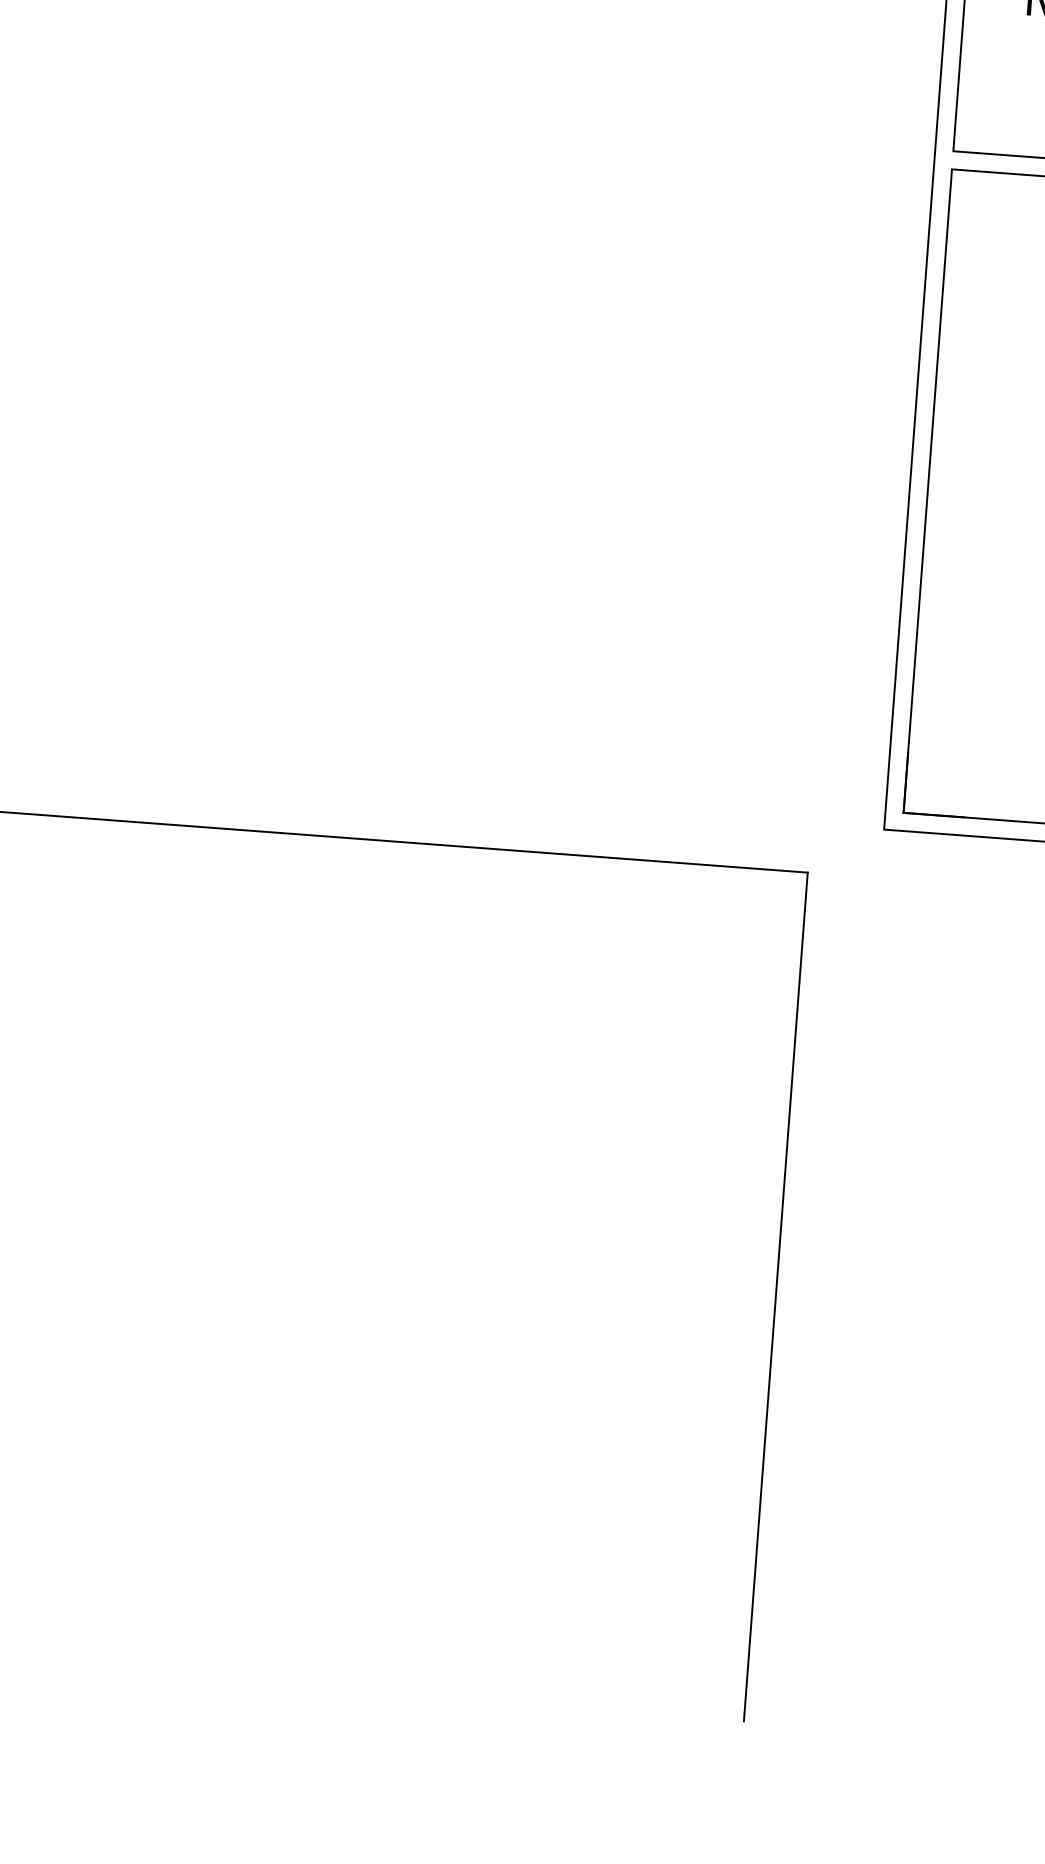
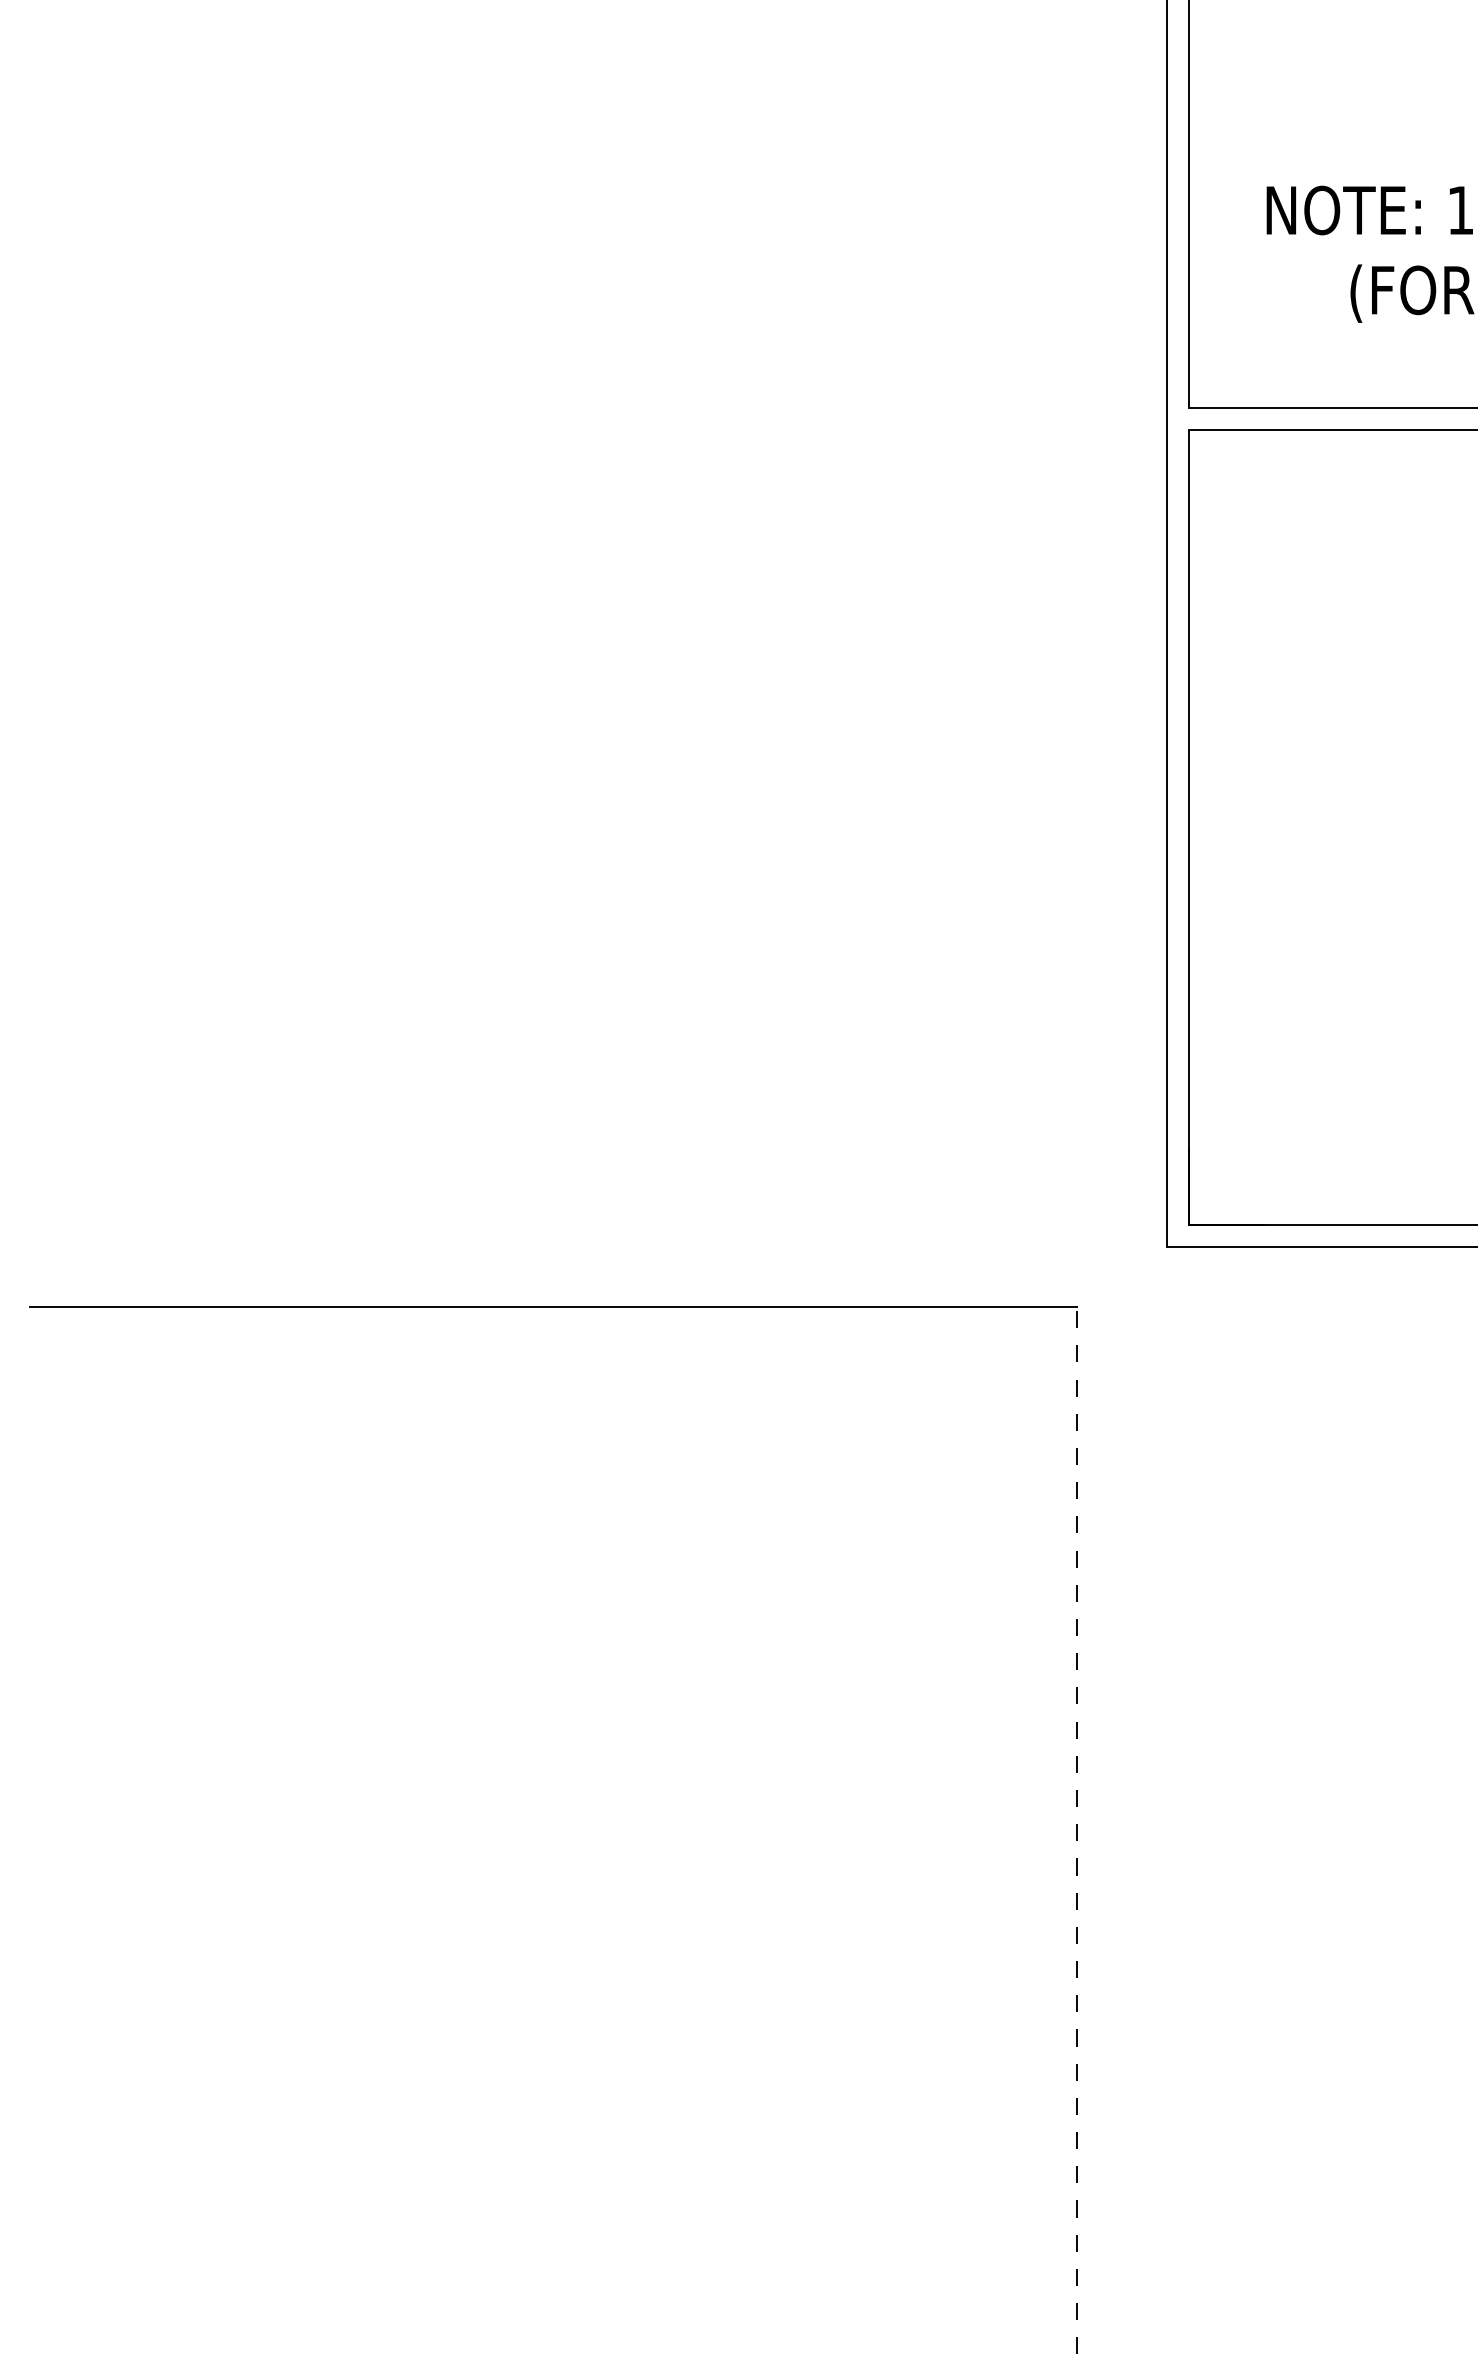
line: (776, 1296) -> (1077, 1830), solid -> dashed

